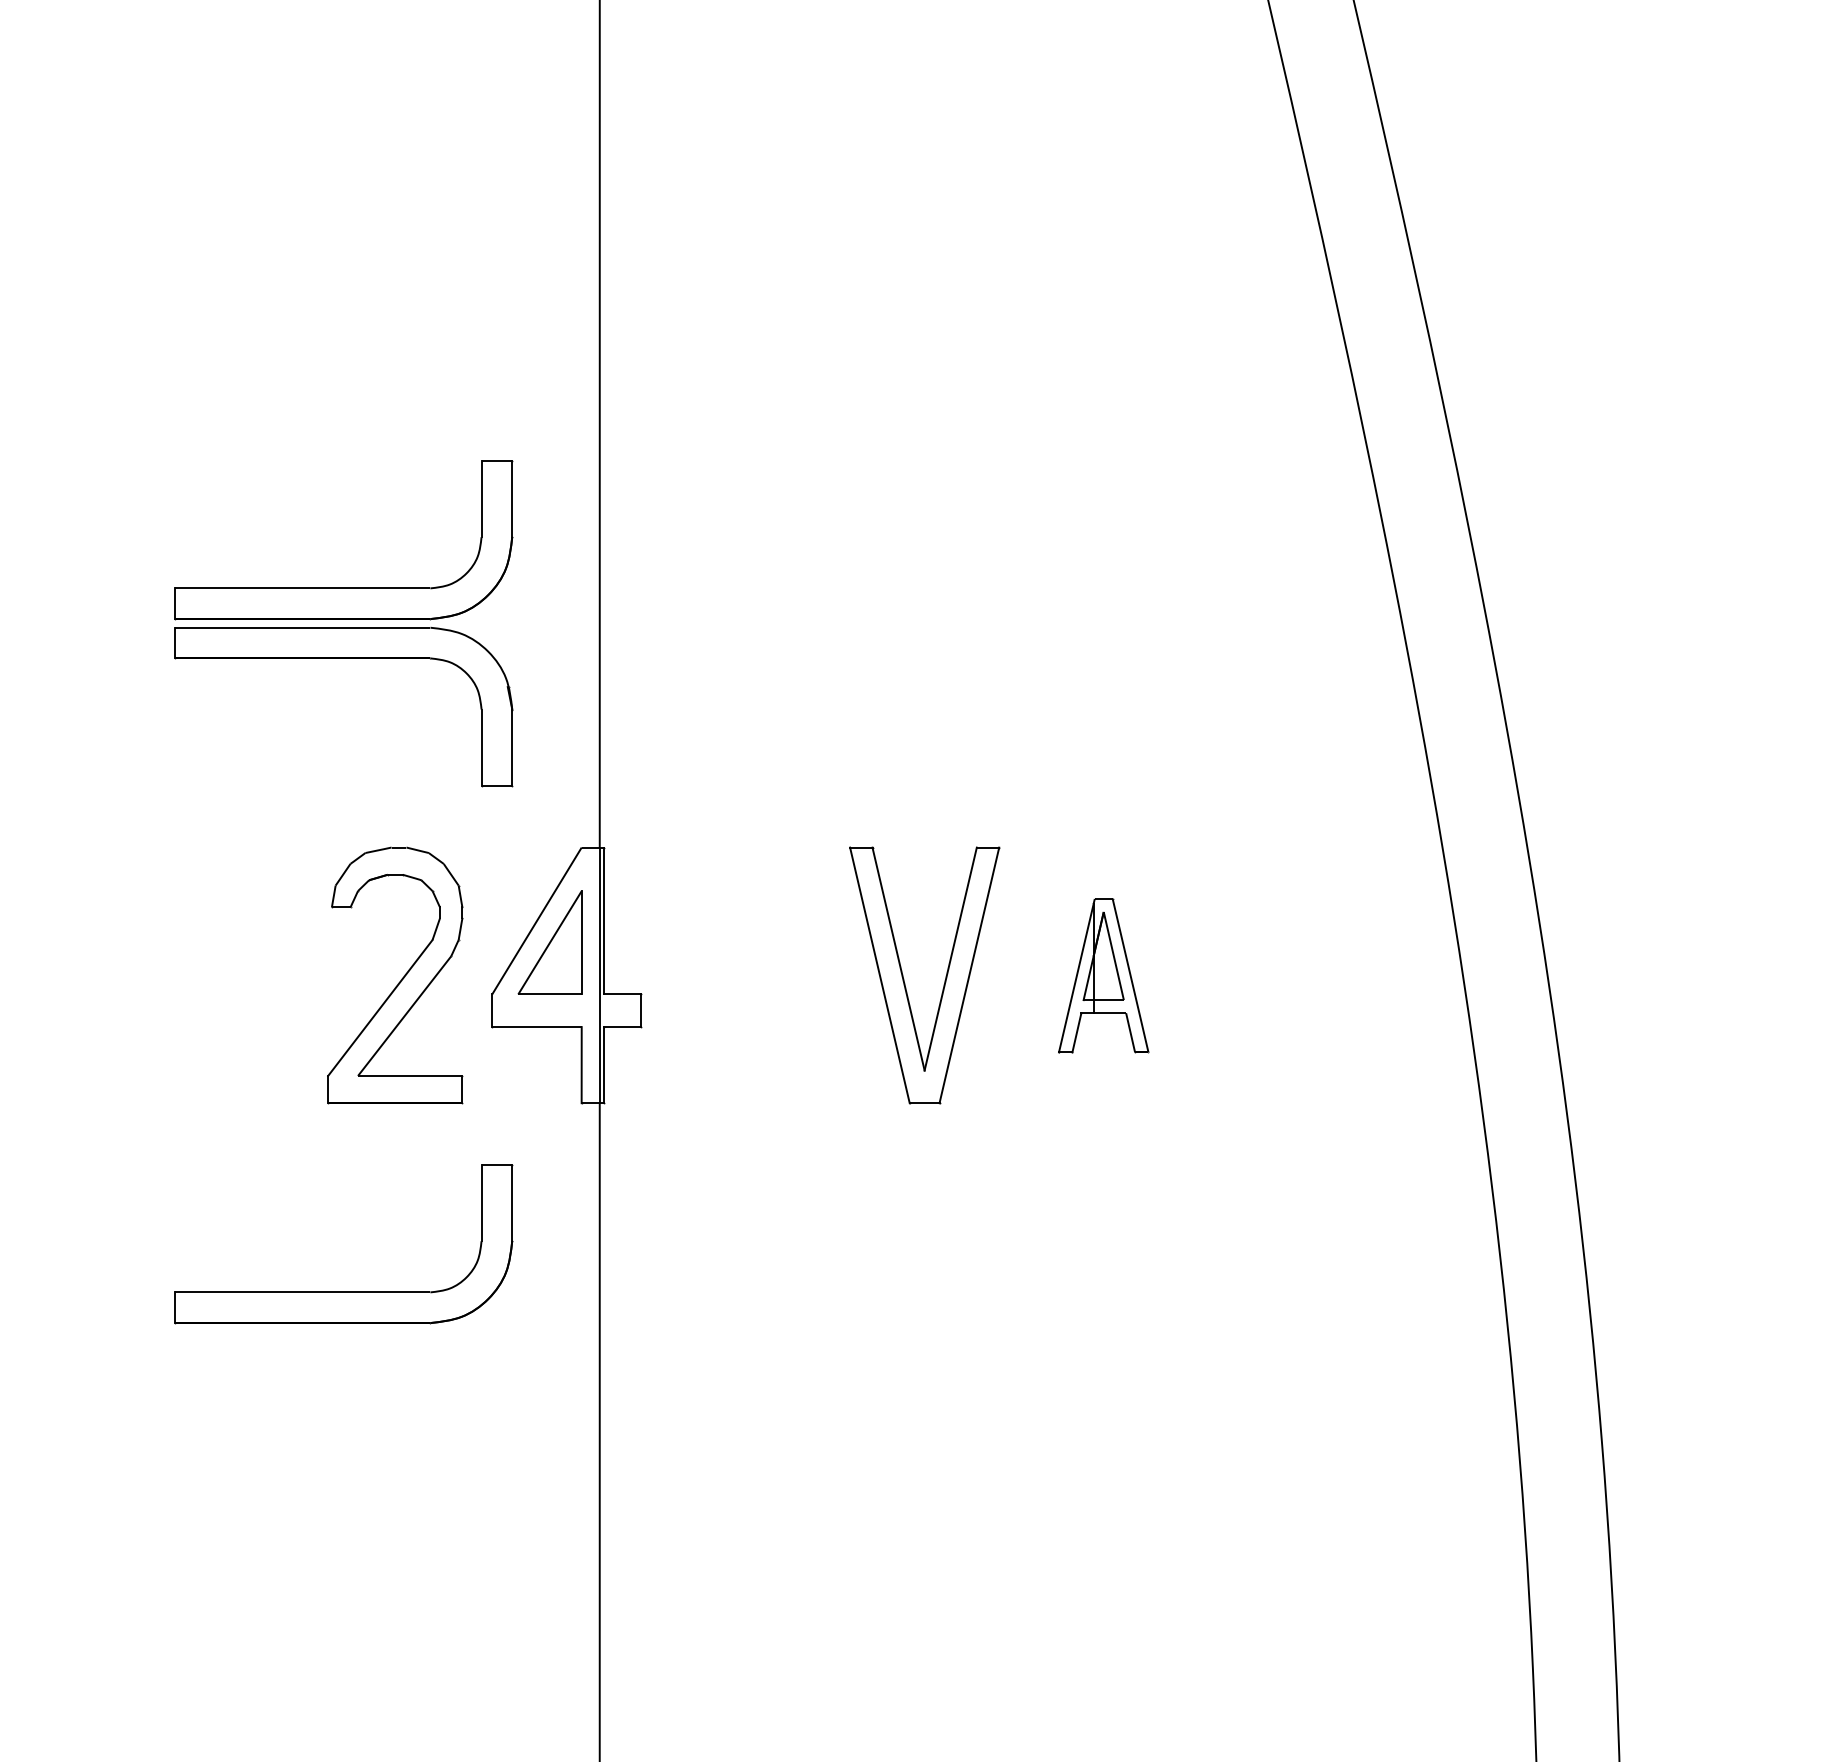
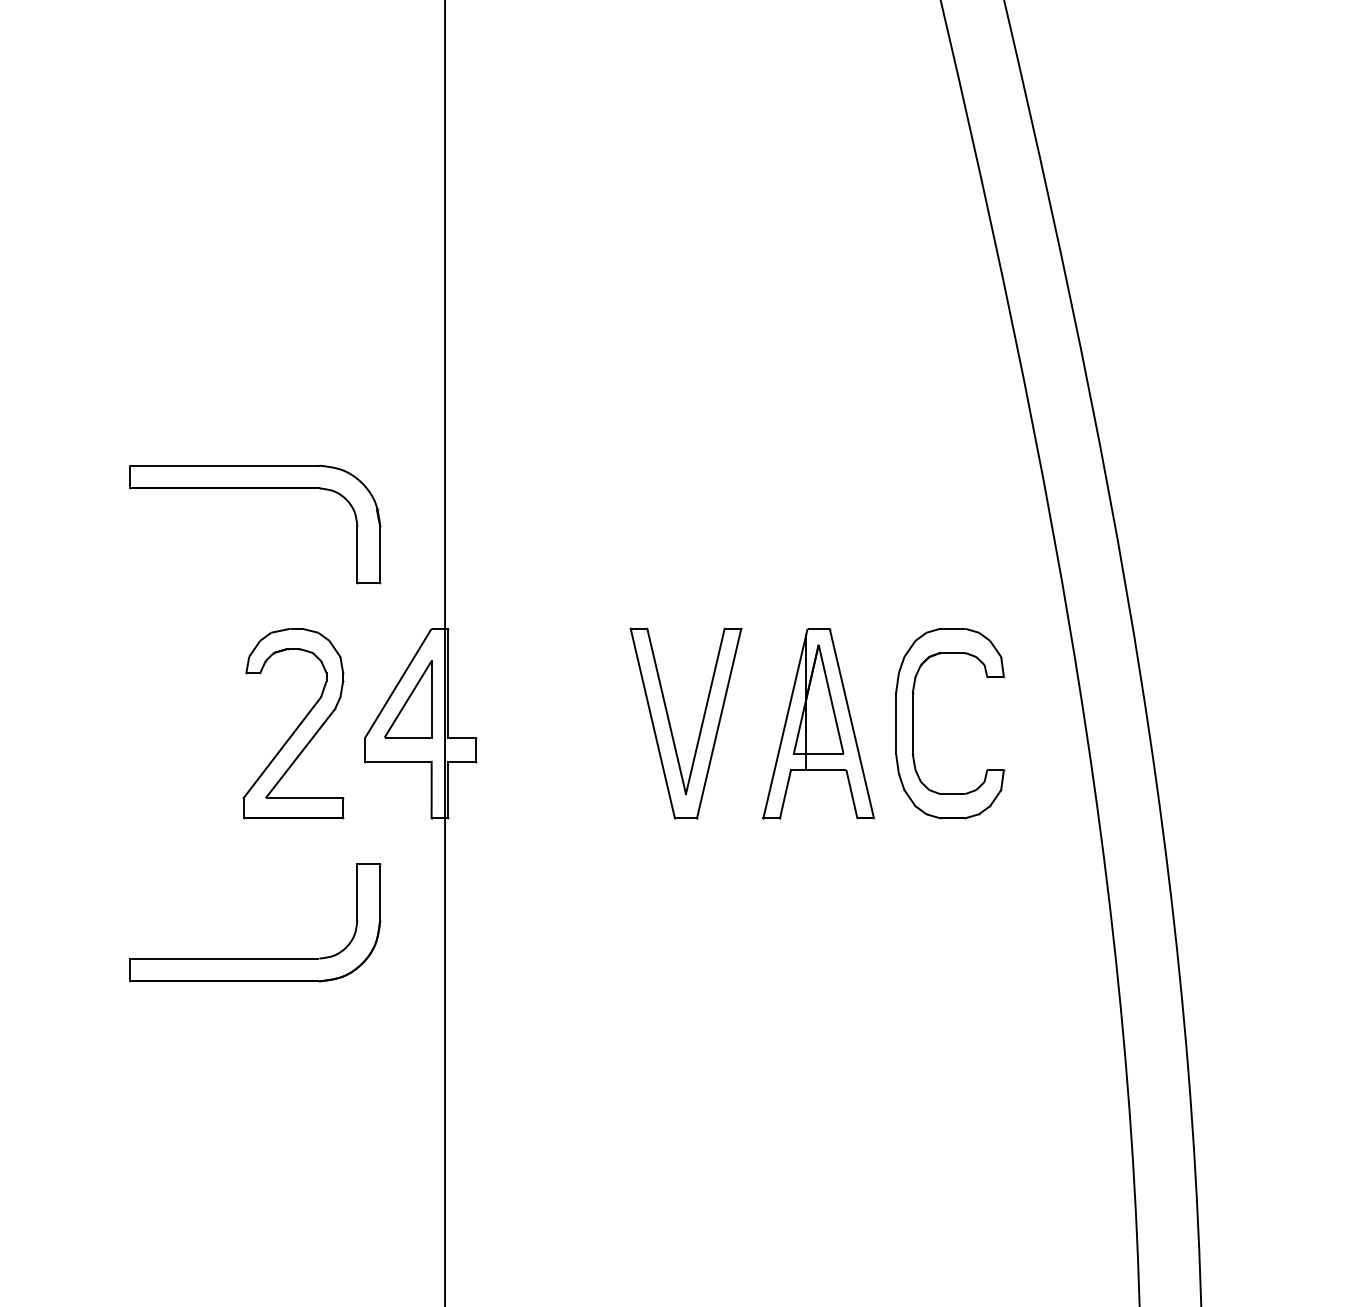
part: (343, 587) -> (255, 435), removed
part: (1103, 975) -> (818, 723), size x1.67
part: (1230, 975) -> (912, 723), added

